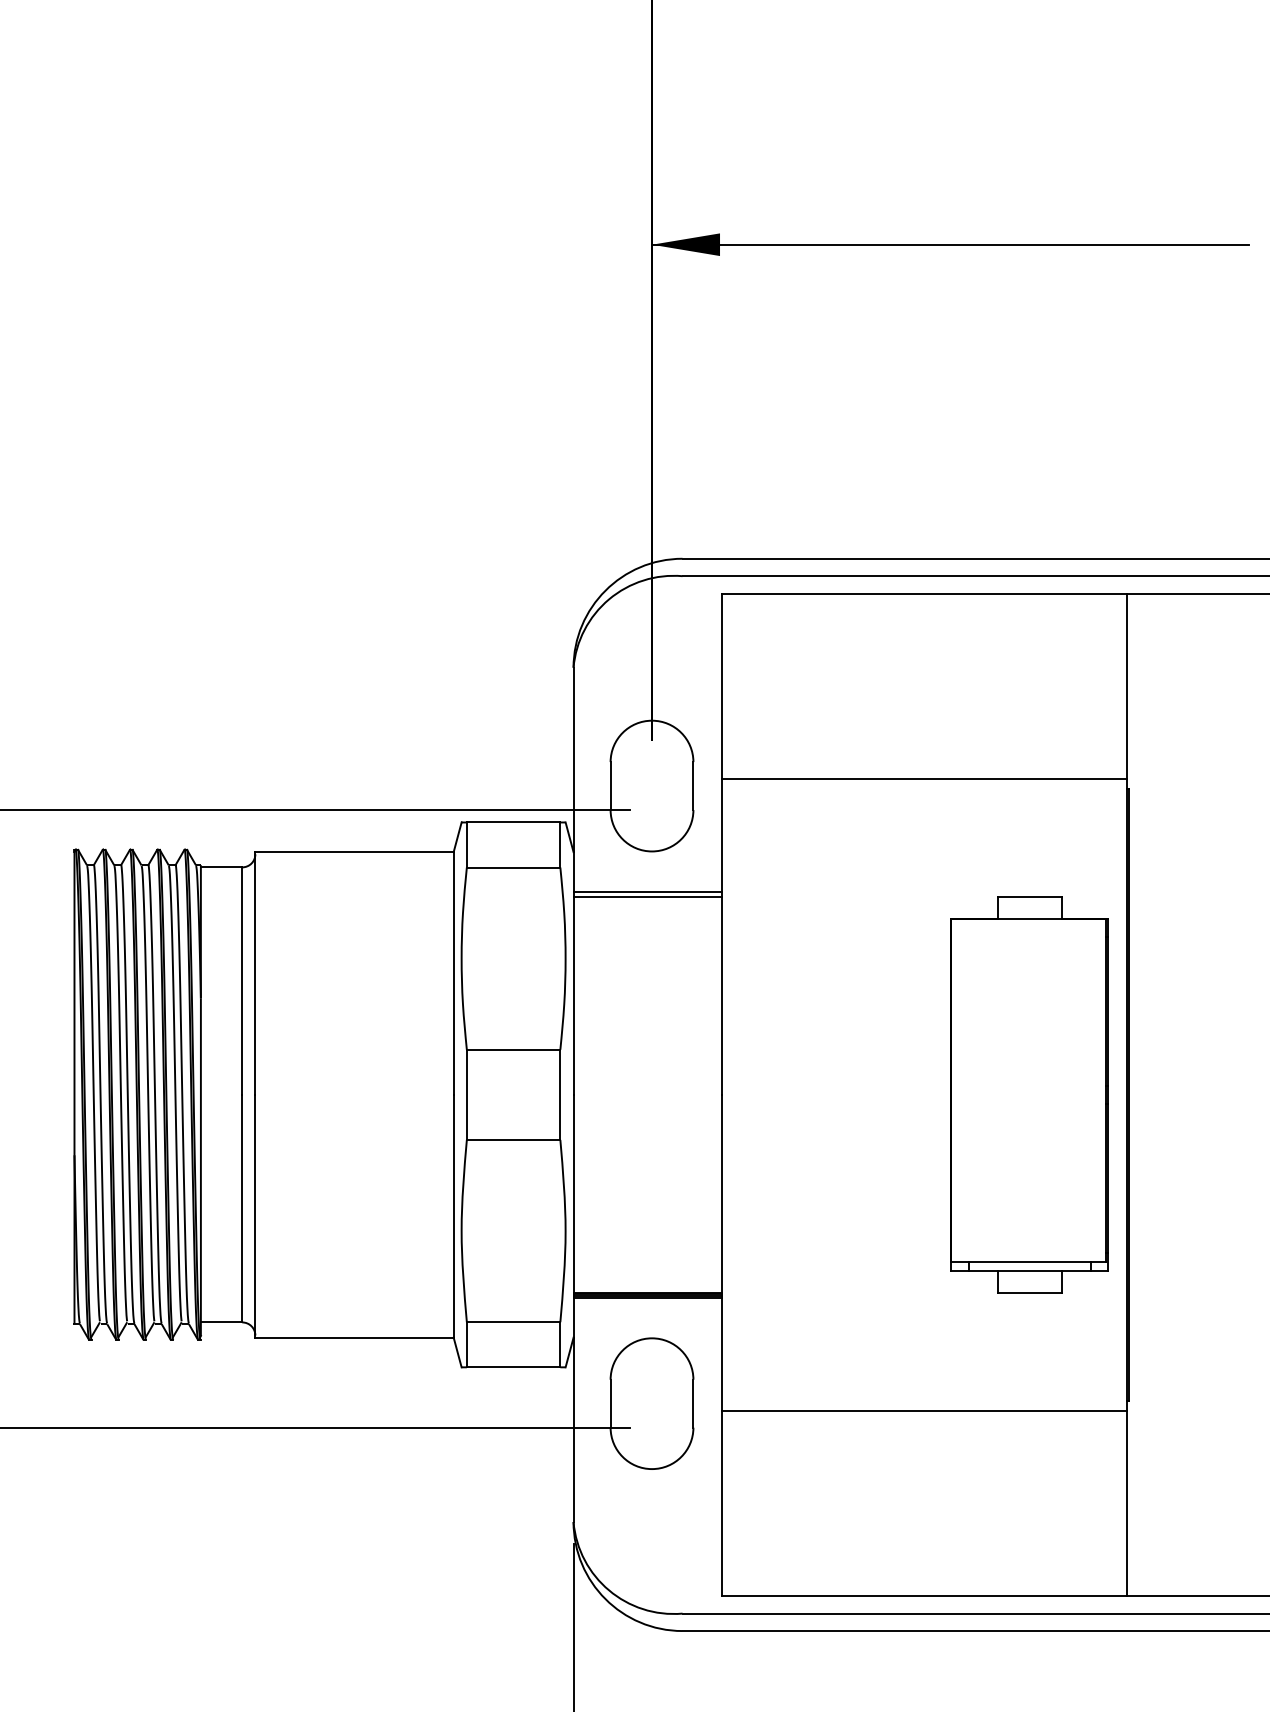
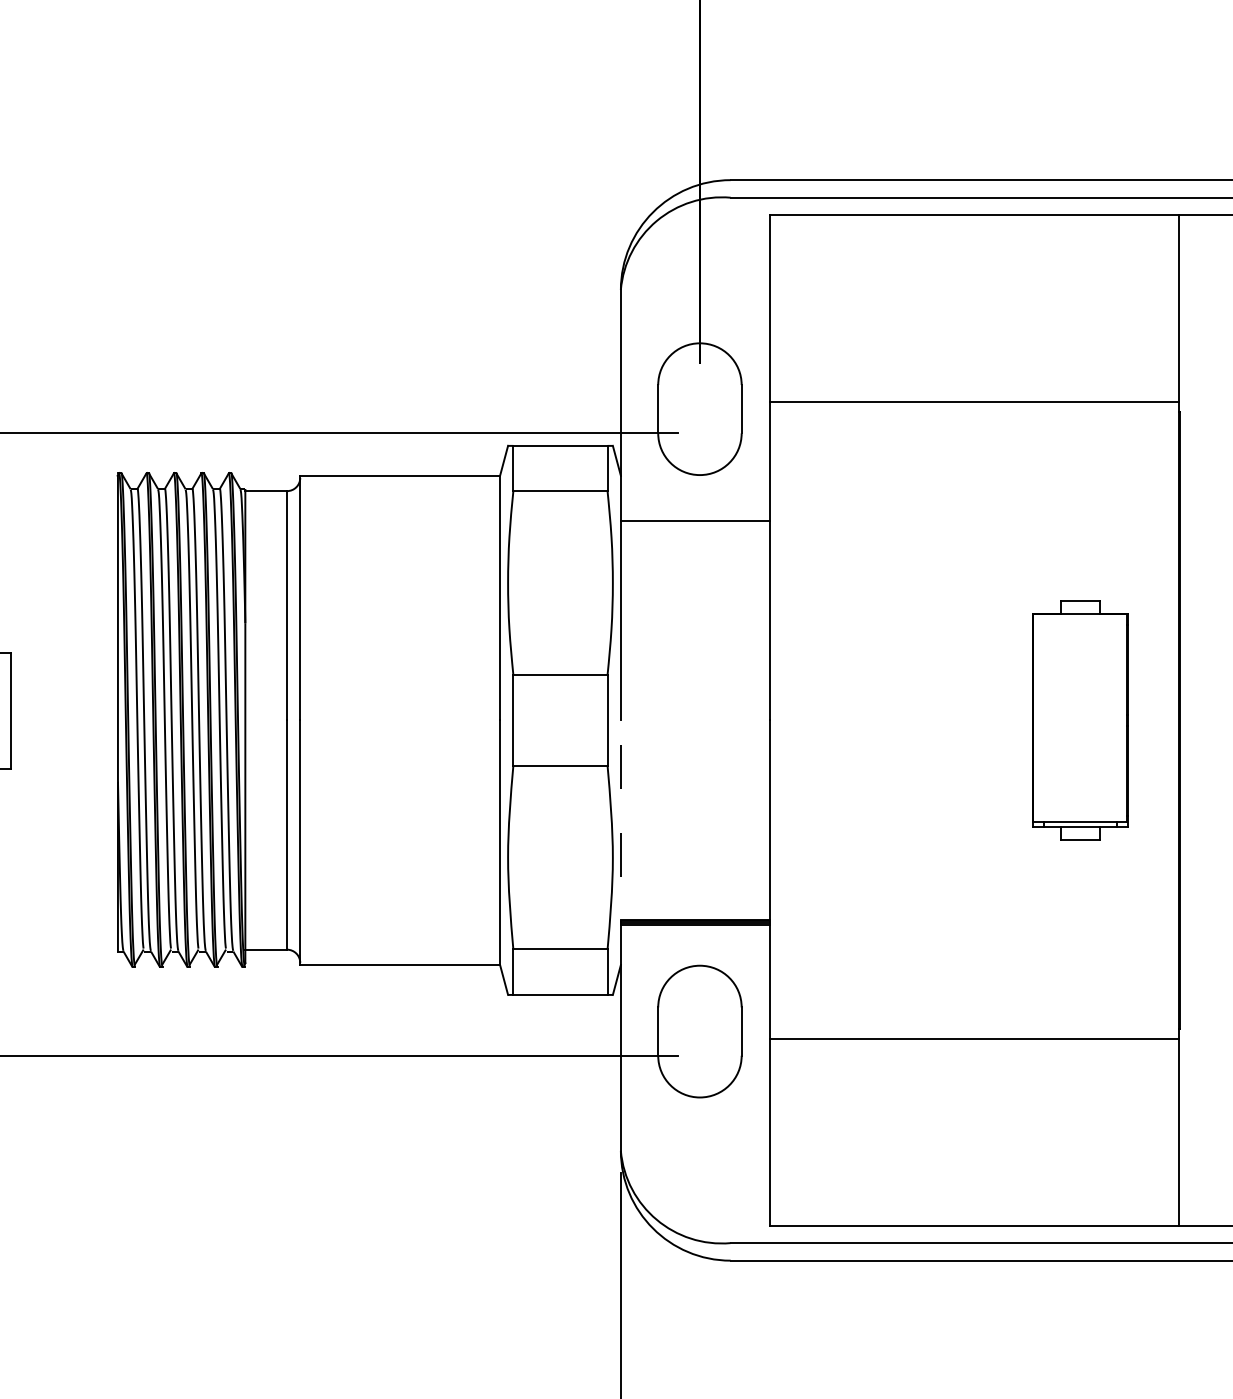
line: (647, 891) -> (695, 515), removed
part: (1029, 1094) -> (1080, 720), size x0.6
line: (573, 1215) -> (620, 841), solid -> dashed

